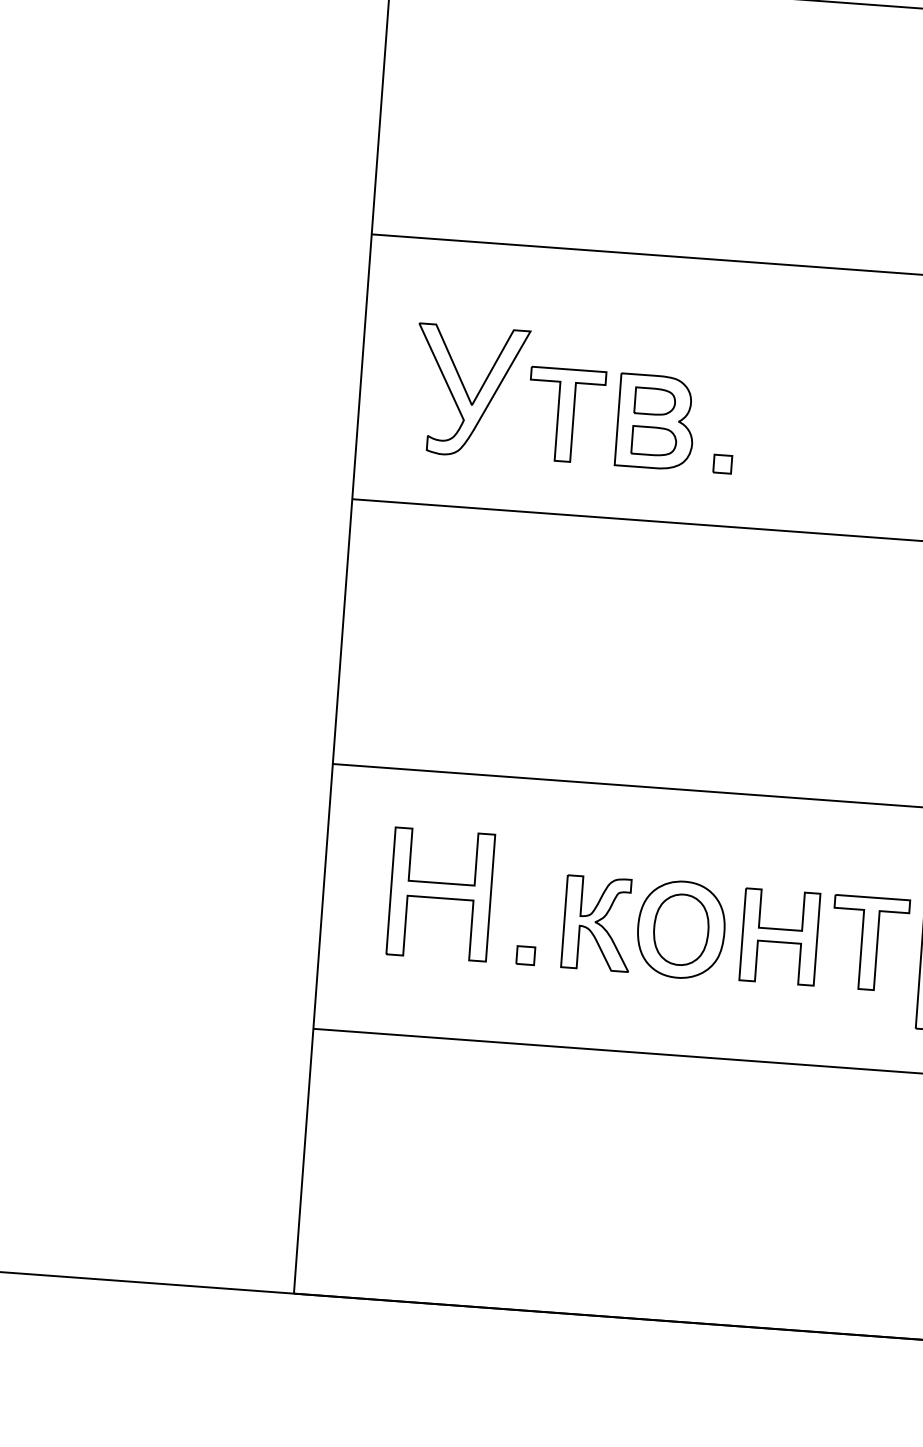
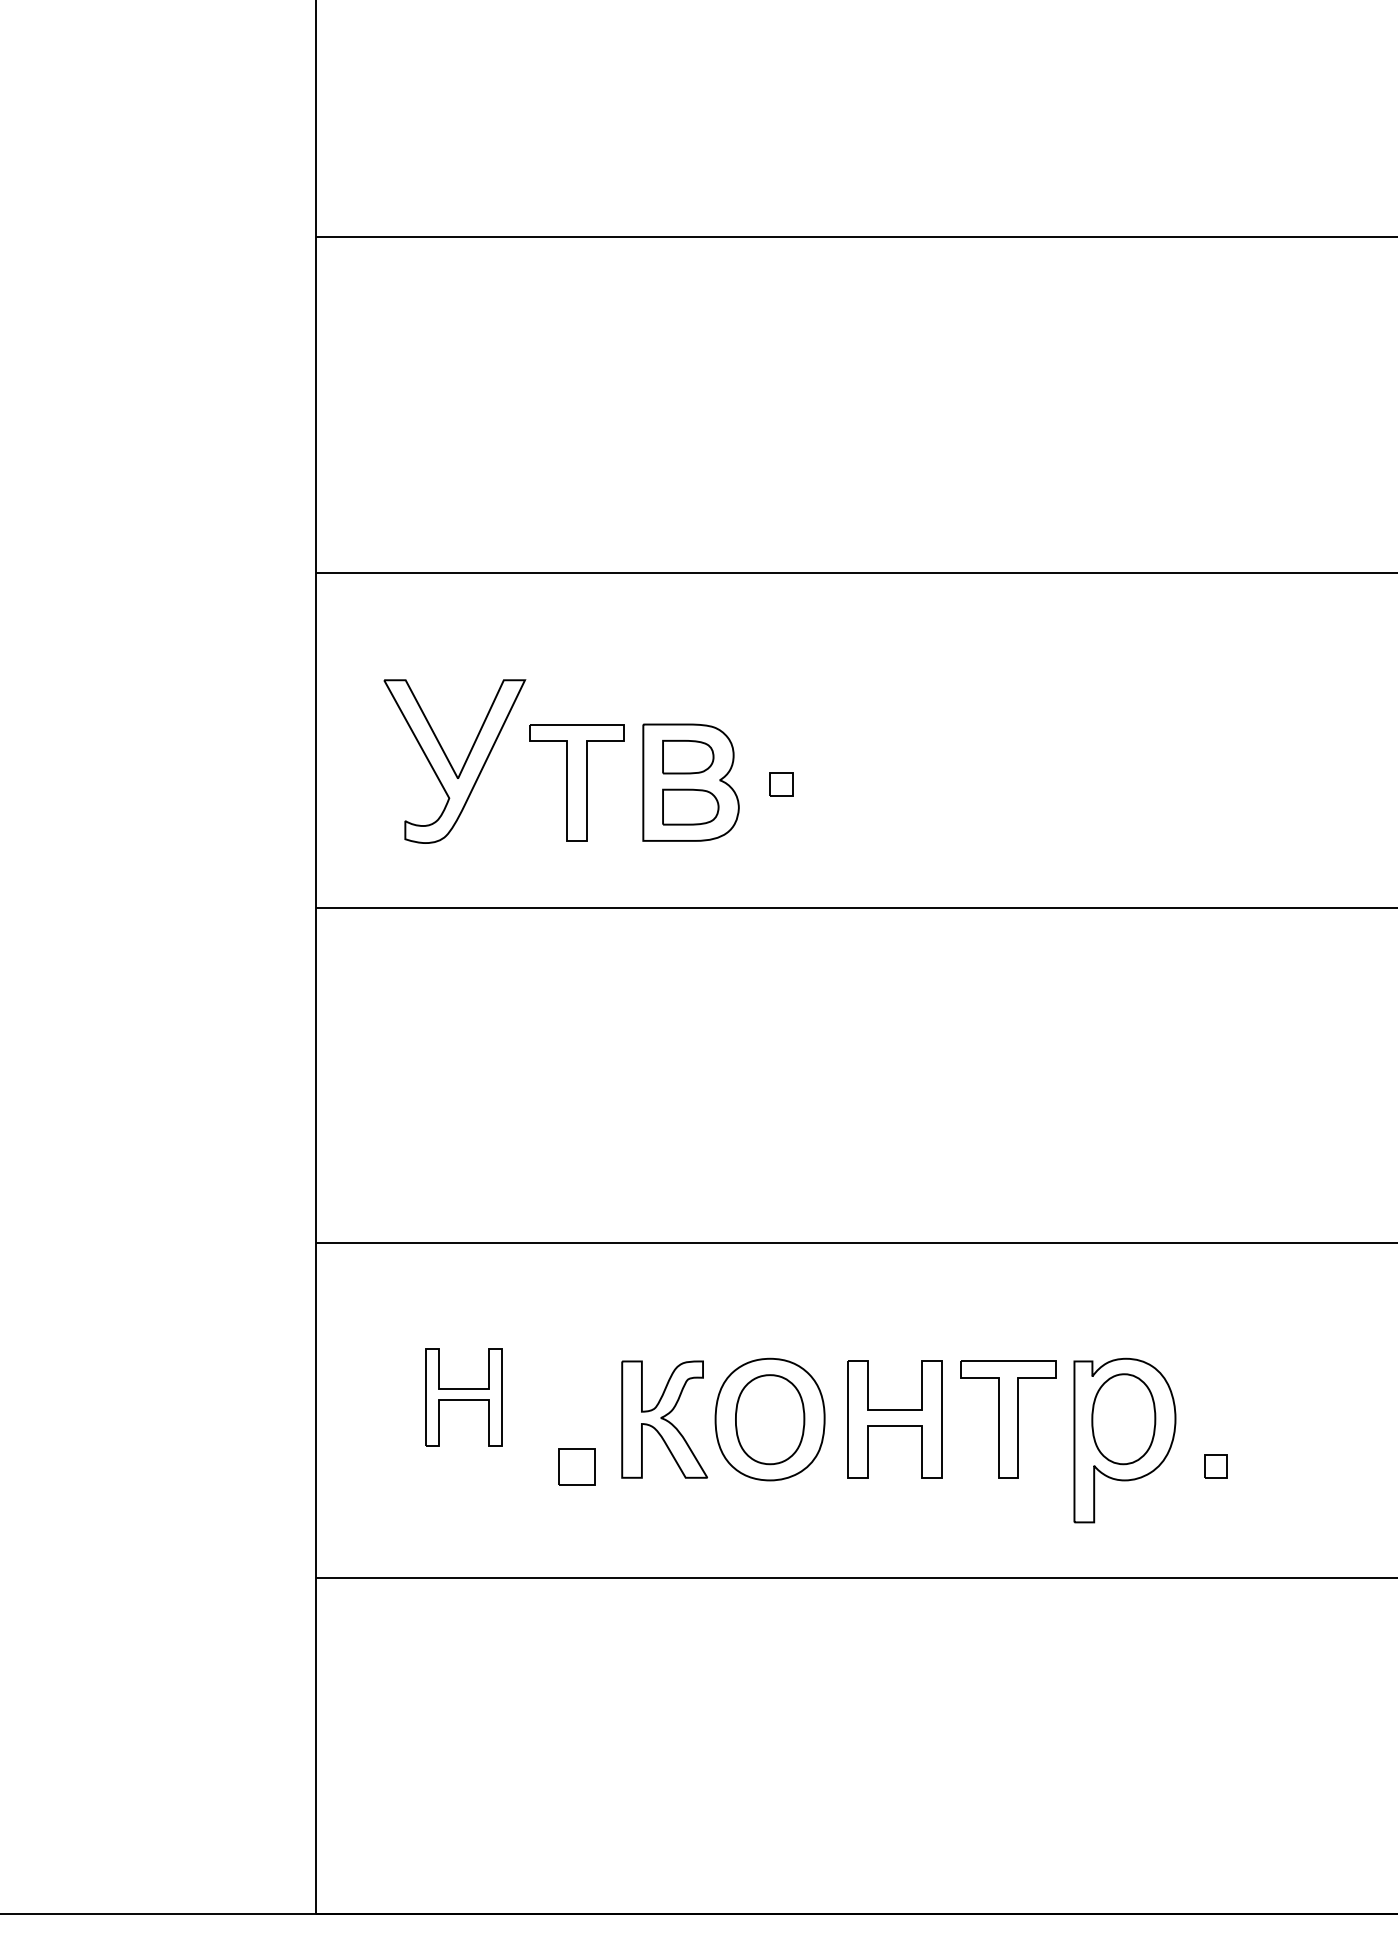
part: (722, 464) -> (781, 784), moved
part: (440, 894) -> (463, 1397), size x0.6
part: (525, 955) -> (576, 1466), size x1.6

